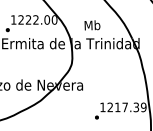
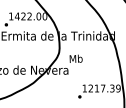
text: (21, 19) -> (17, 16), 1222.00 -> 1422.00
text: (92, 25) -> (76, 58), moved

